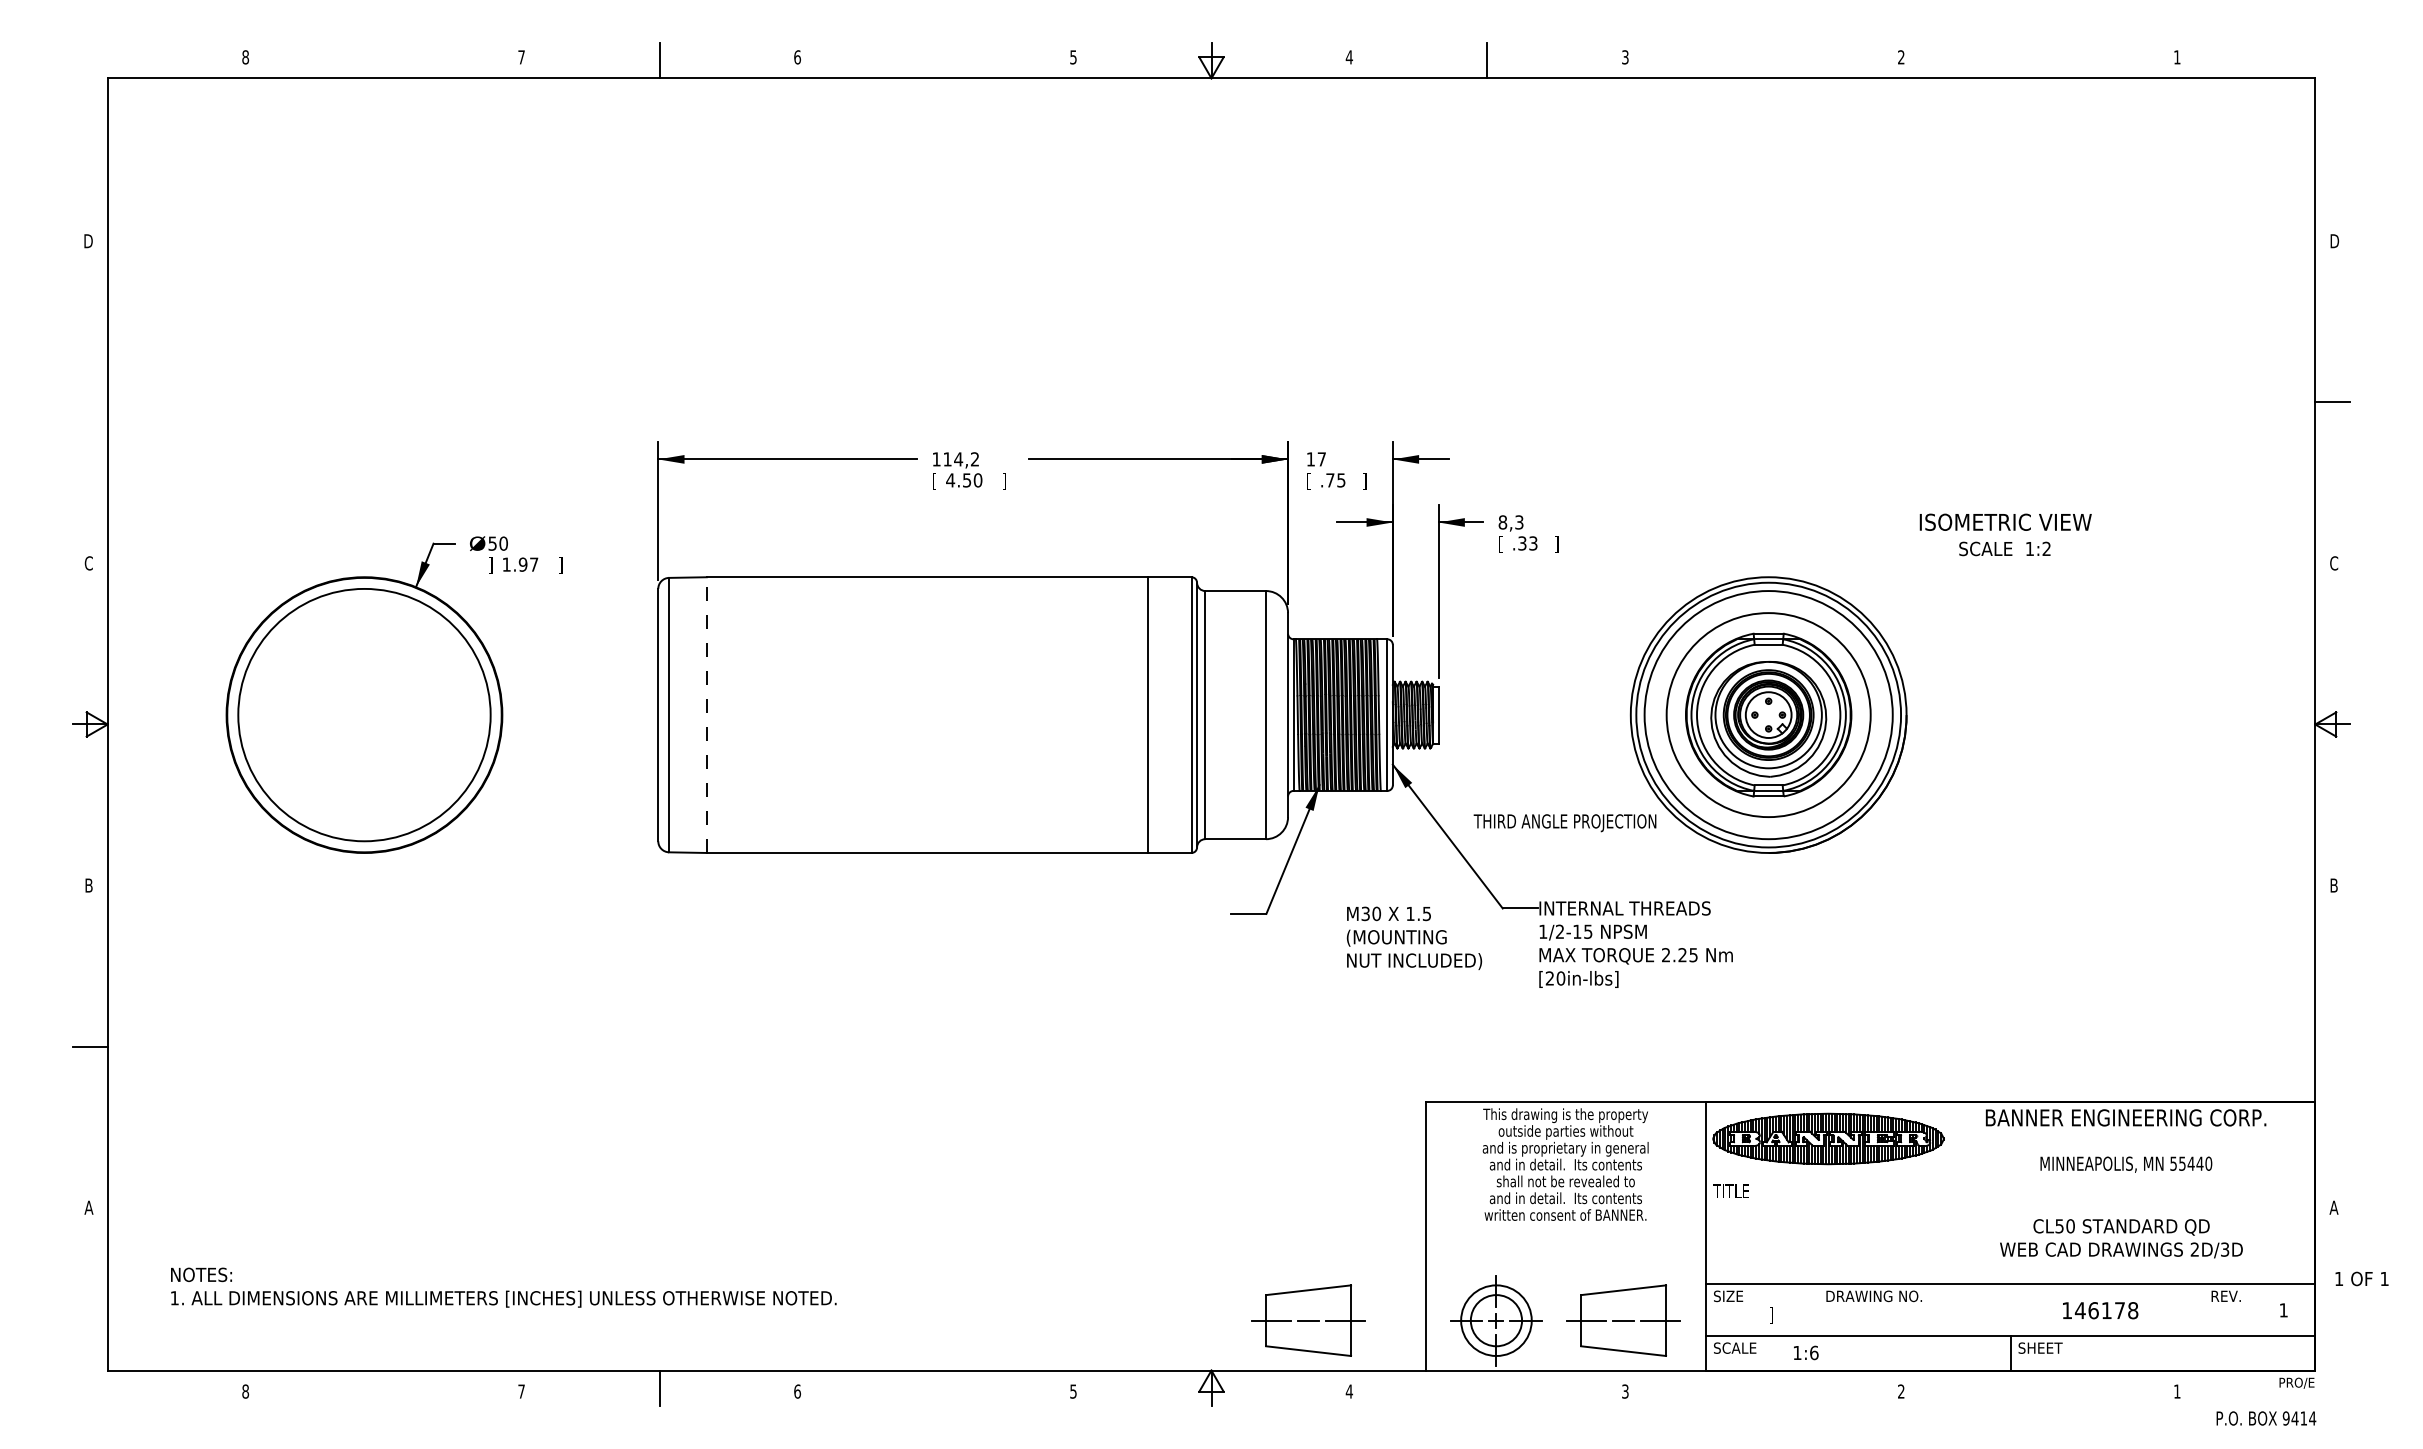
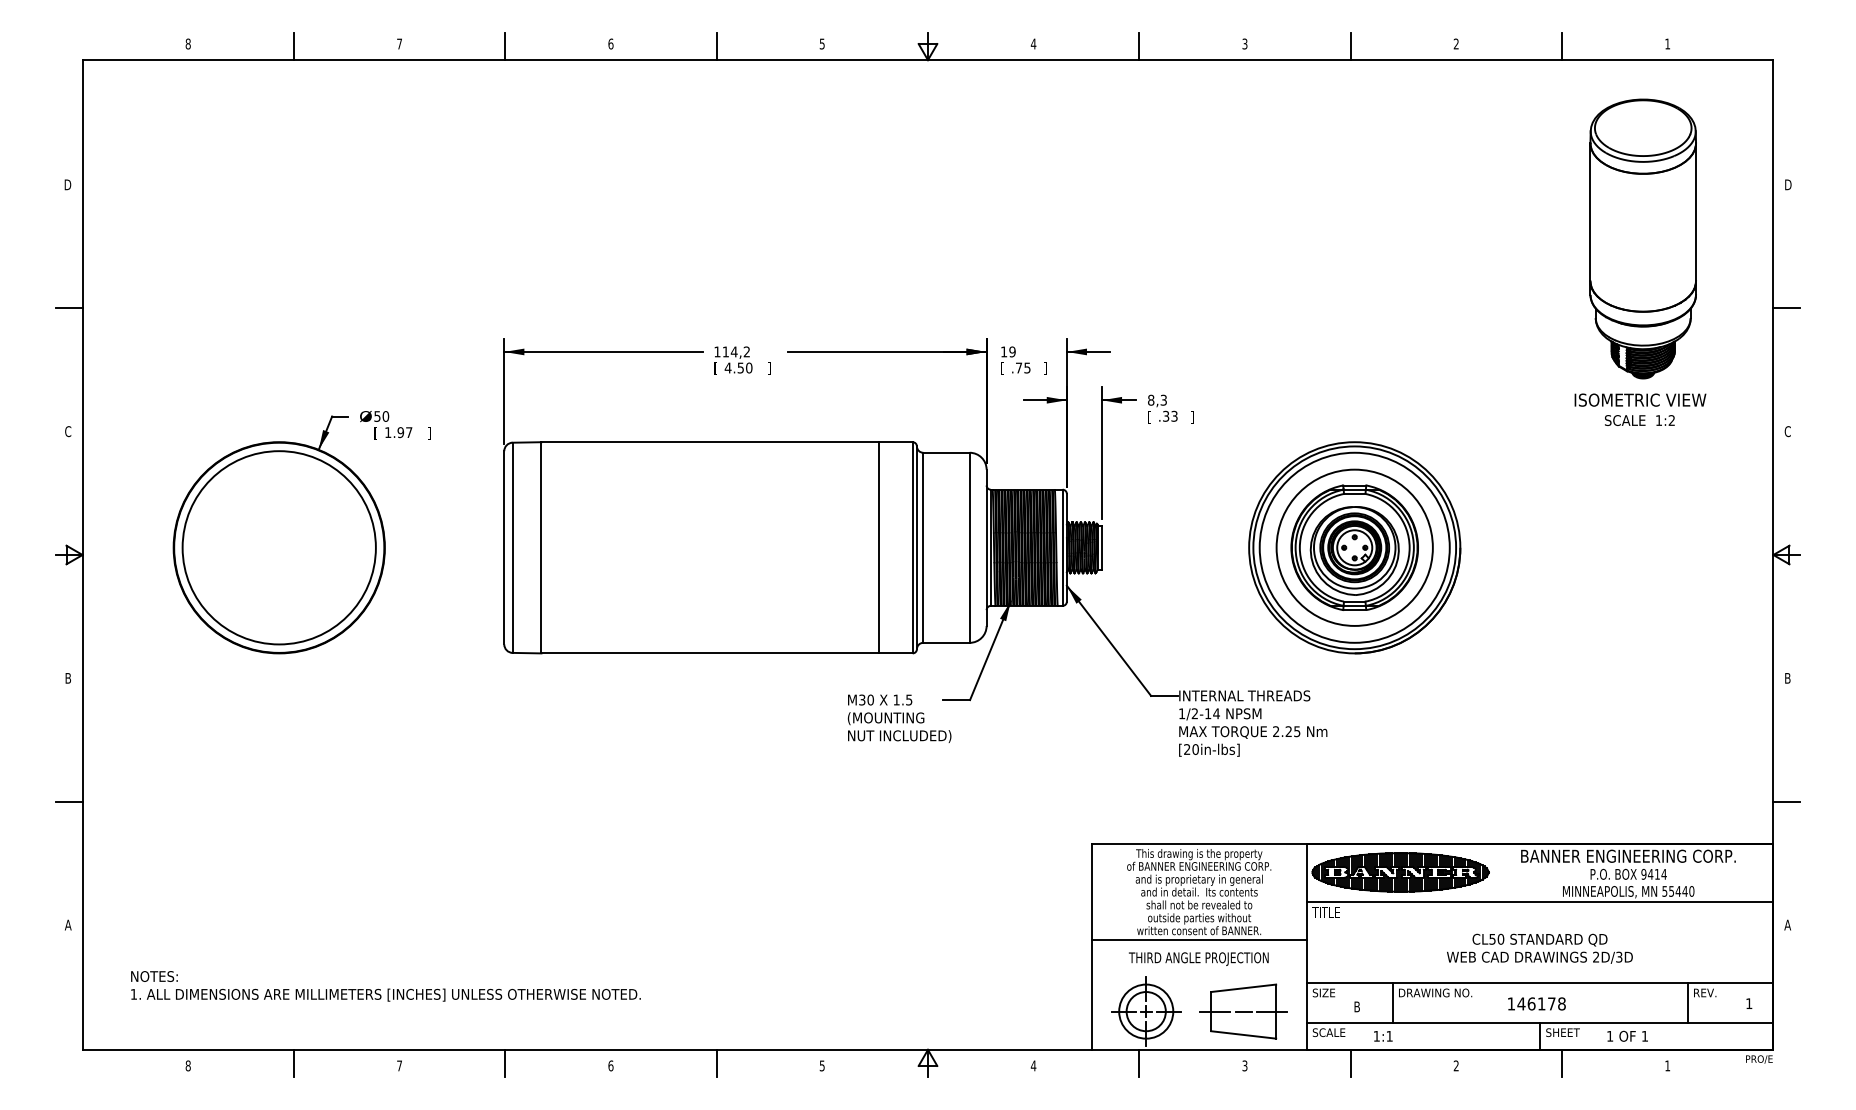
line: (383, 60) -> (293, 46), added
line: (935, 60) -> (716, 46), added
line: (1763, 60) -> (1350, 46), added
line: (2039, 60) -> (1562, 46), added
part: (2145, 311) -> (1643, 238), added
line: (89, 402) -> (68, 308), added
text: (1321, 459) -> (1012, 352), 17 -> 19
text: (2005, 534) -> (1640, 409), moved
text: (490, 565) -> (375, 433), ] -> [
line: (706, 715) -> (541, 548), dashed -> solid
text: (1564, 823) -> (1198, 959), moved
text: (1587, 931) -> (1215, 713), 1/2-15 -> 1/2-14
text: (1414, 937) -> (899, 718), moved
line: (2332, 1046) -> (1786, 801), added
text: (1565, 1132) -> (1199, 867), outside parties without -> of BANNER ENGINEERING CORP.
line: (2010, 1177) -> (1539, 901), added
text: (1565, 1199) -> (1199, 918), and in detail.  Its contents -> outside parties without
line: (1565, 1227) -> (1199, 940), added
text: (2121, 1238) -> (1539, 948), moved
text: (2361, 1278) -> (1627, 1035), moved
line: (1818, 1309) -> (1392, 1003), added
line: (2203, 1309) -> (1687, 1003), added
text: (2100, 1310) -> (1536, 1003), moved
text: (1771, 1315) -> (1356, 1007), ] -> B
part: (1308, 1320) -> (1002, 1011), removed
text: (1814, 1352) -> (1389, 1035), 1:6 -> 1:1
line: (383, 1387) -> (293, 1062), added
line: (935, 1387) -> (716, 1062), added
line: (1487, 1387) -> (1139, 1062), added
line: (1763, 1387) -> (1350, 1062), added
line: (2039, 1387) -> (1562, 1062), added
text: (2266, 1418) -> (1628, 874), moved

